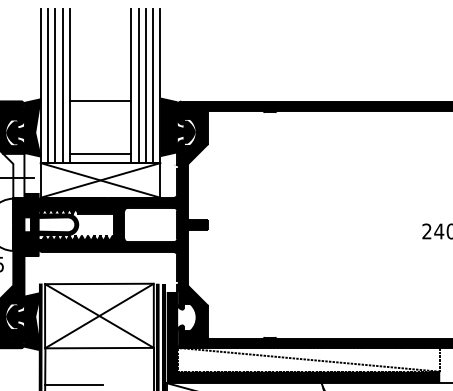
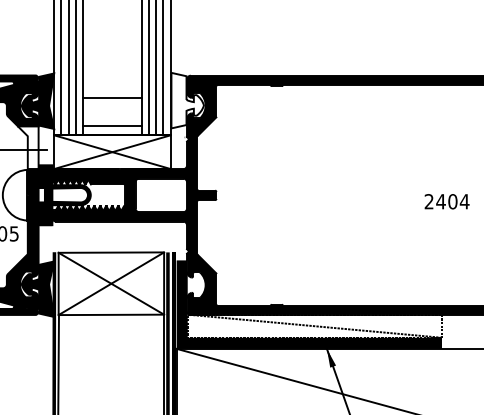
line: (100, 101) -> (112, 98), moved
fill: (177, 127) -> (187, 100), removed
line: (73, 384) -> (86, 350), removed

